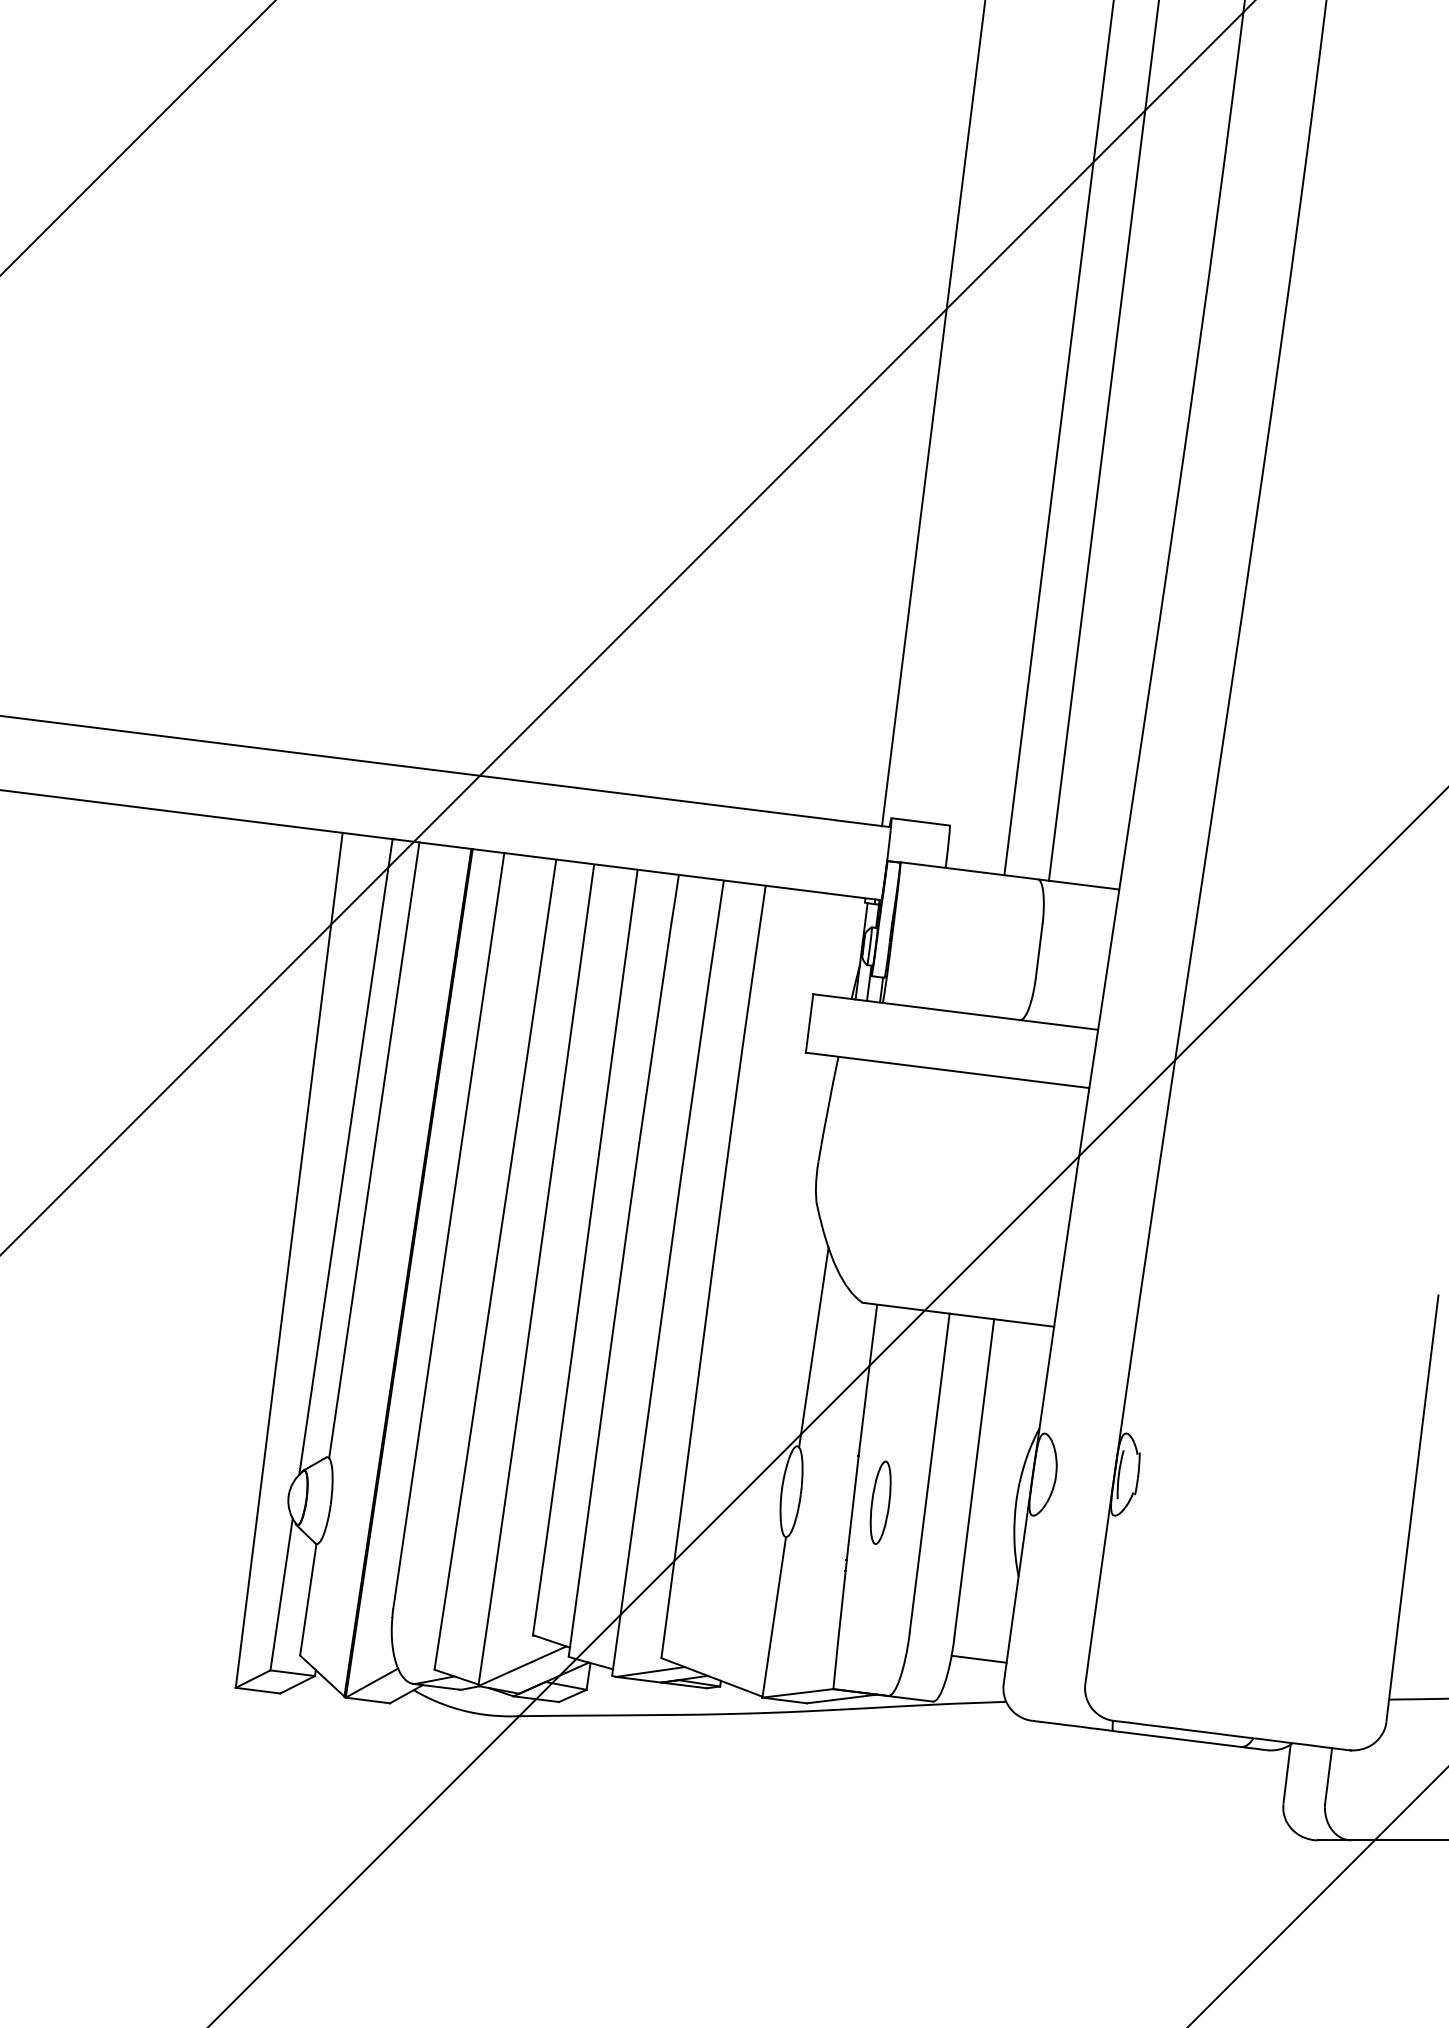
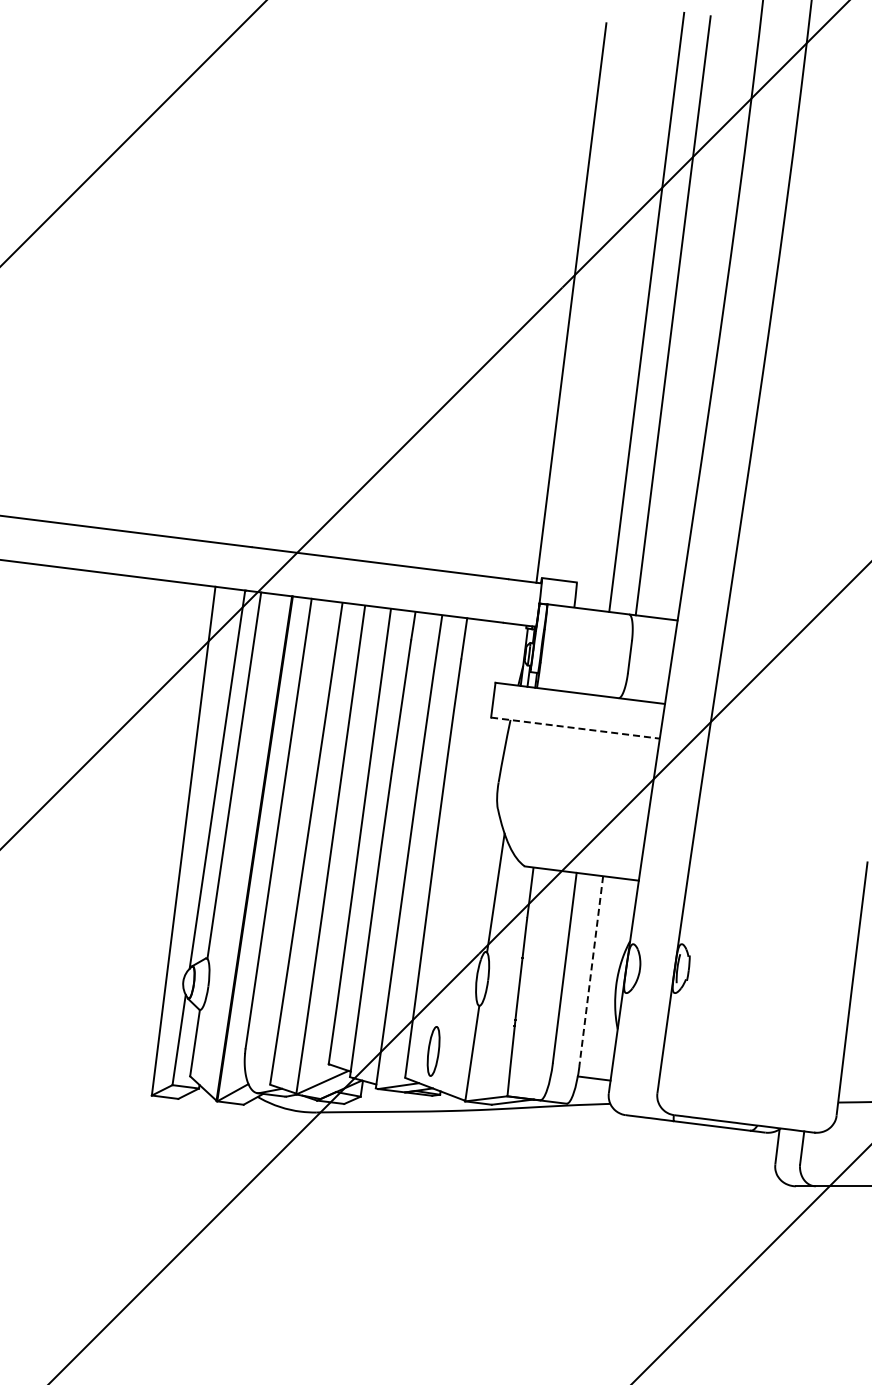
line: (947, 1071) -> (575, 728), solid -> dashed
line: (974, 1479) -> (591, 971), solid -> dashed
part: (880, 1502) -> (433, 1051), moved

